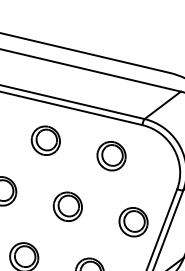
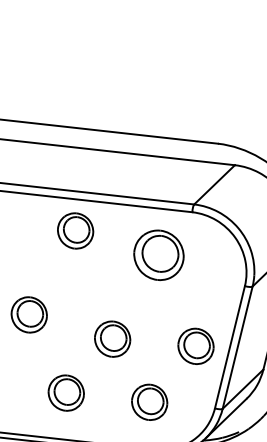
part: (45, 140) -> (75, 230), moved
part: (111, 155) -> (158, 254), size x1.4
part: (67, 206) -> (112, 338), moved
part: (133, 221) -> (195, 345), moved

